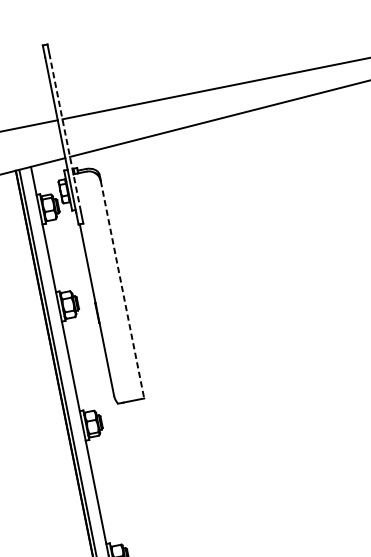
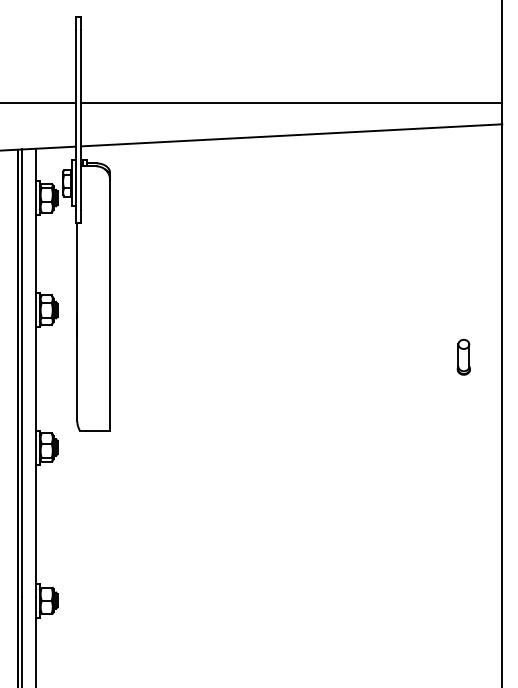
line: (65, 133) -> (81, 119), dashed -> solid
line: (122, 289) -> (110, 305), dashed -> solid

